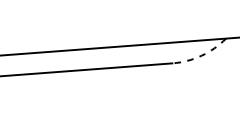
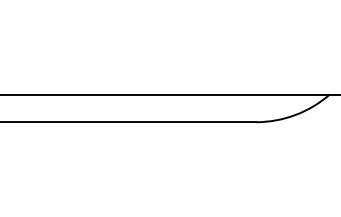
arc: (201, 56) -> (295, 115), dashed -> solid

